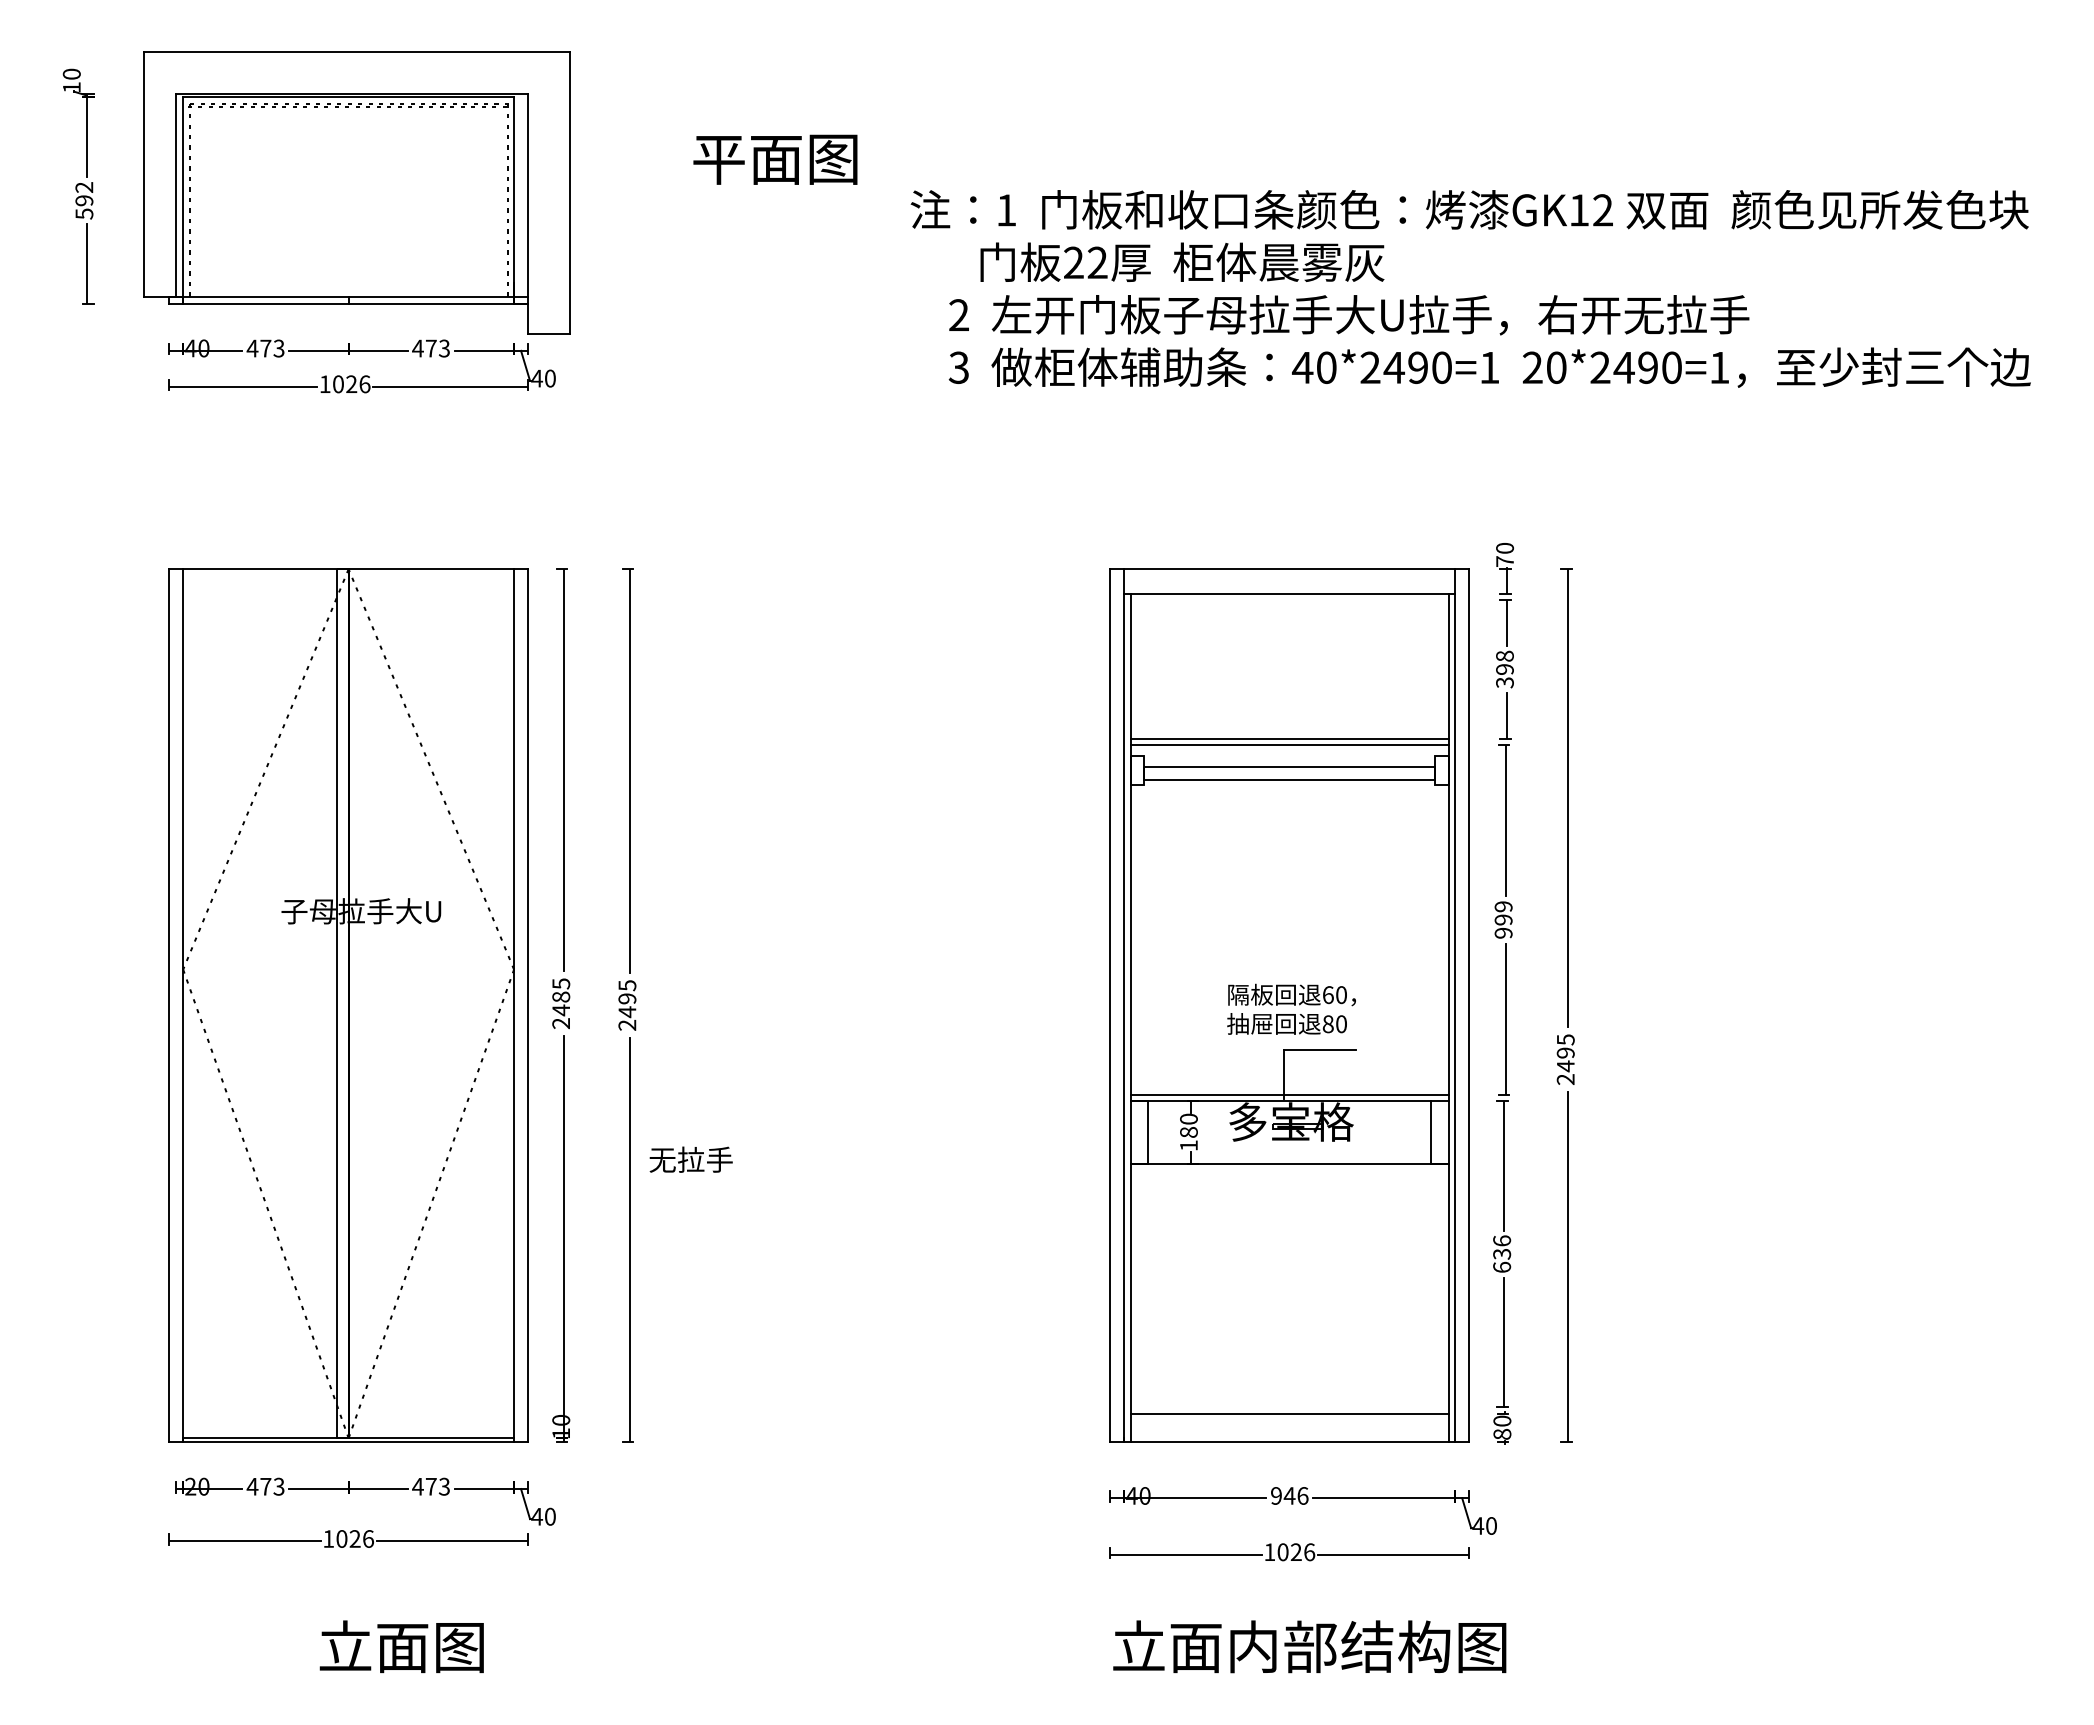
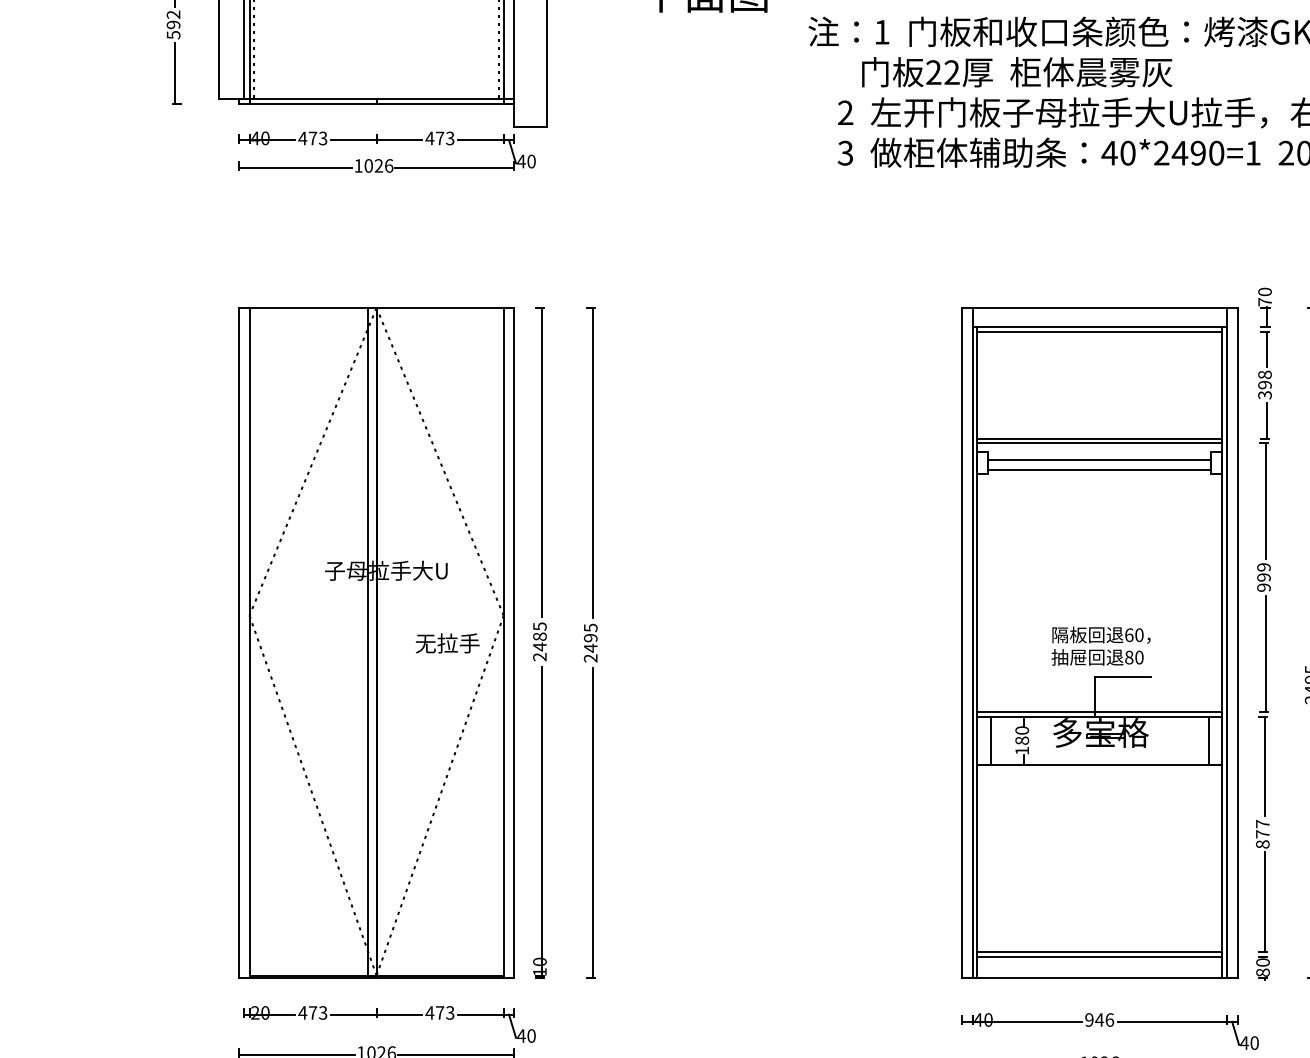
line: (1289, 599) -> (1099, 331), added
text: (690, 1159) -> (447, 643), moved
text: (1502, 1253) -> (1263, 833), 636 -> 877
line: (1289, 1407) -> (1099, 952), added

